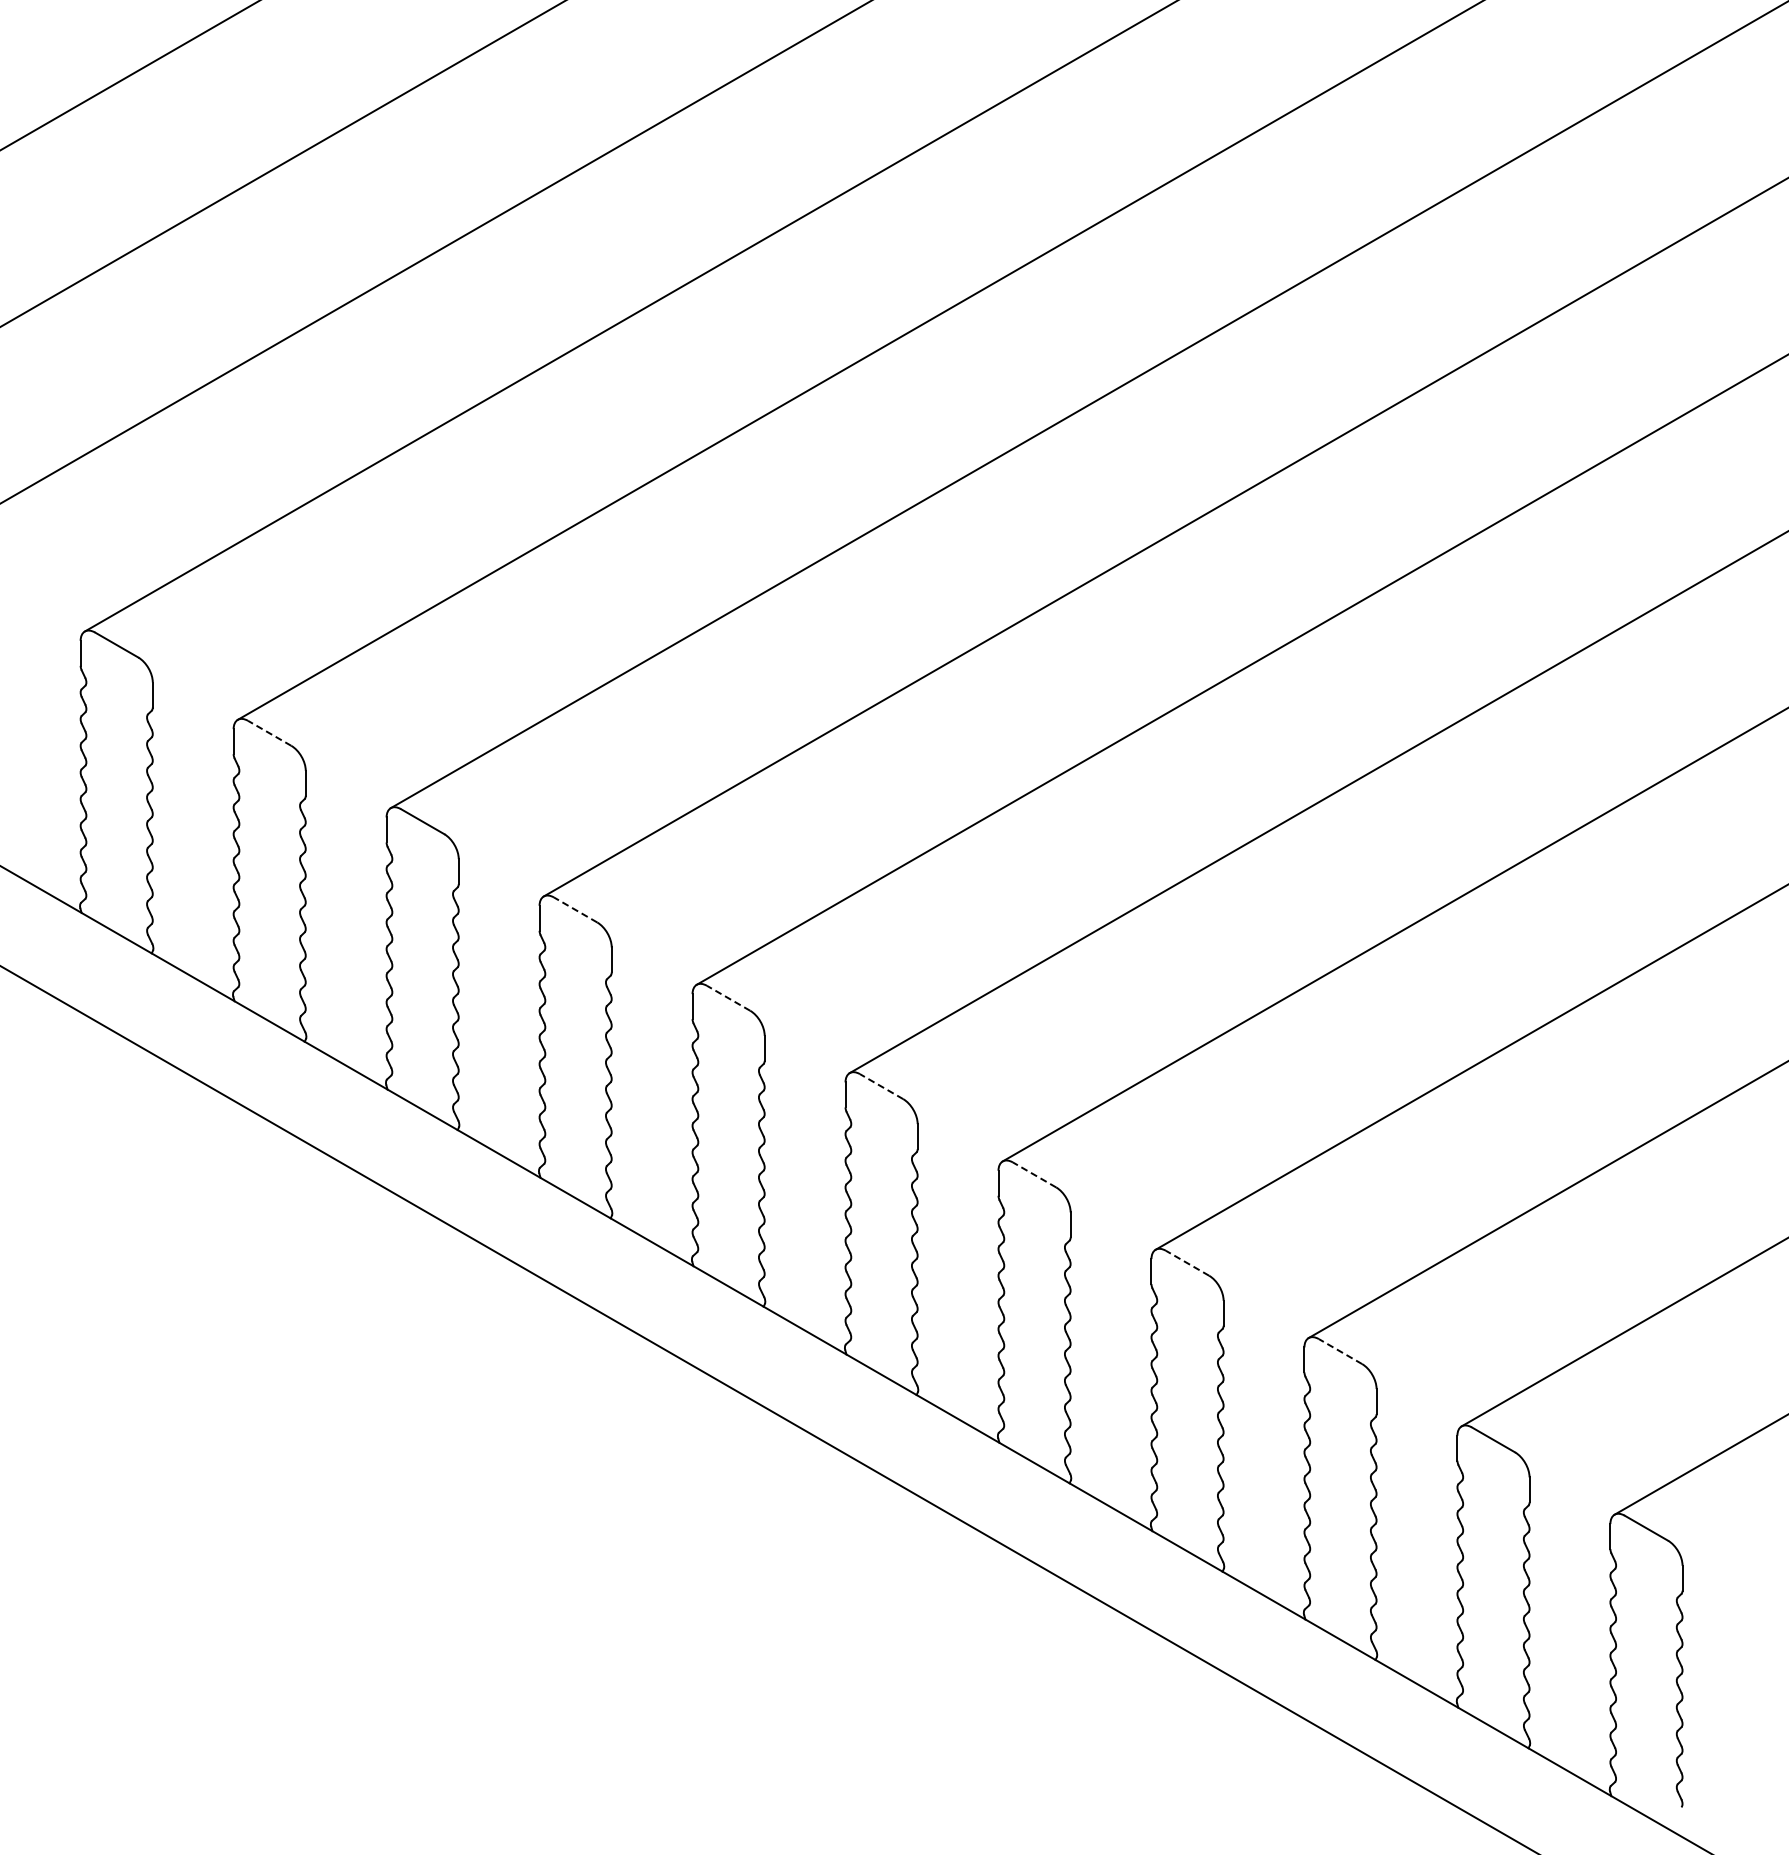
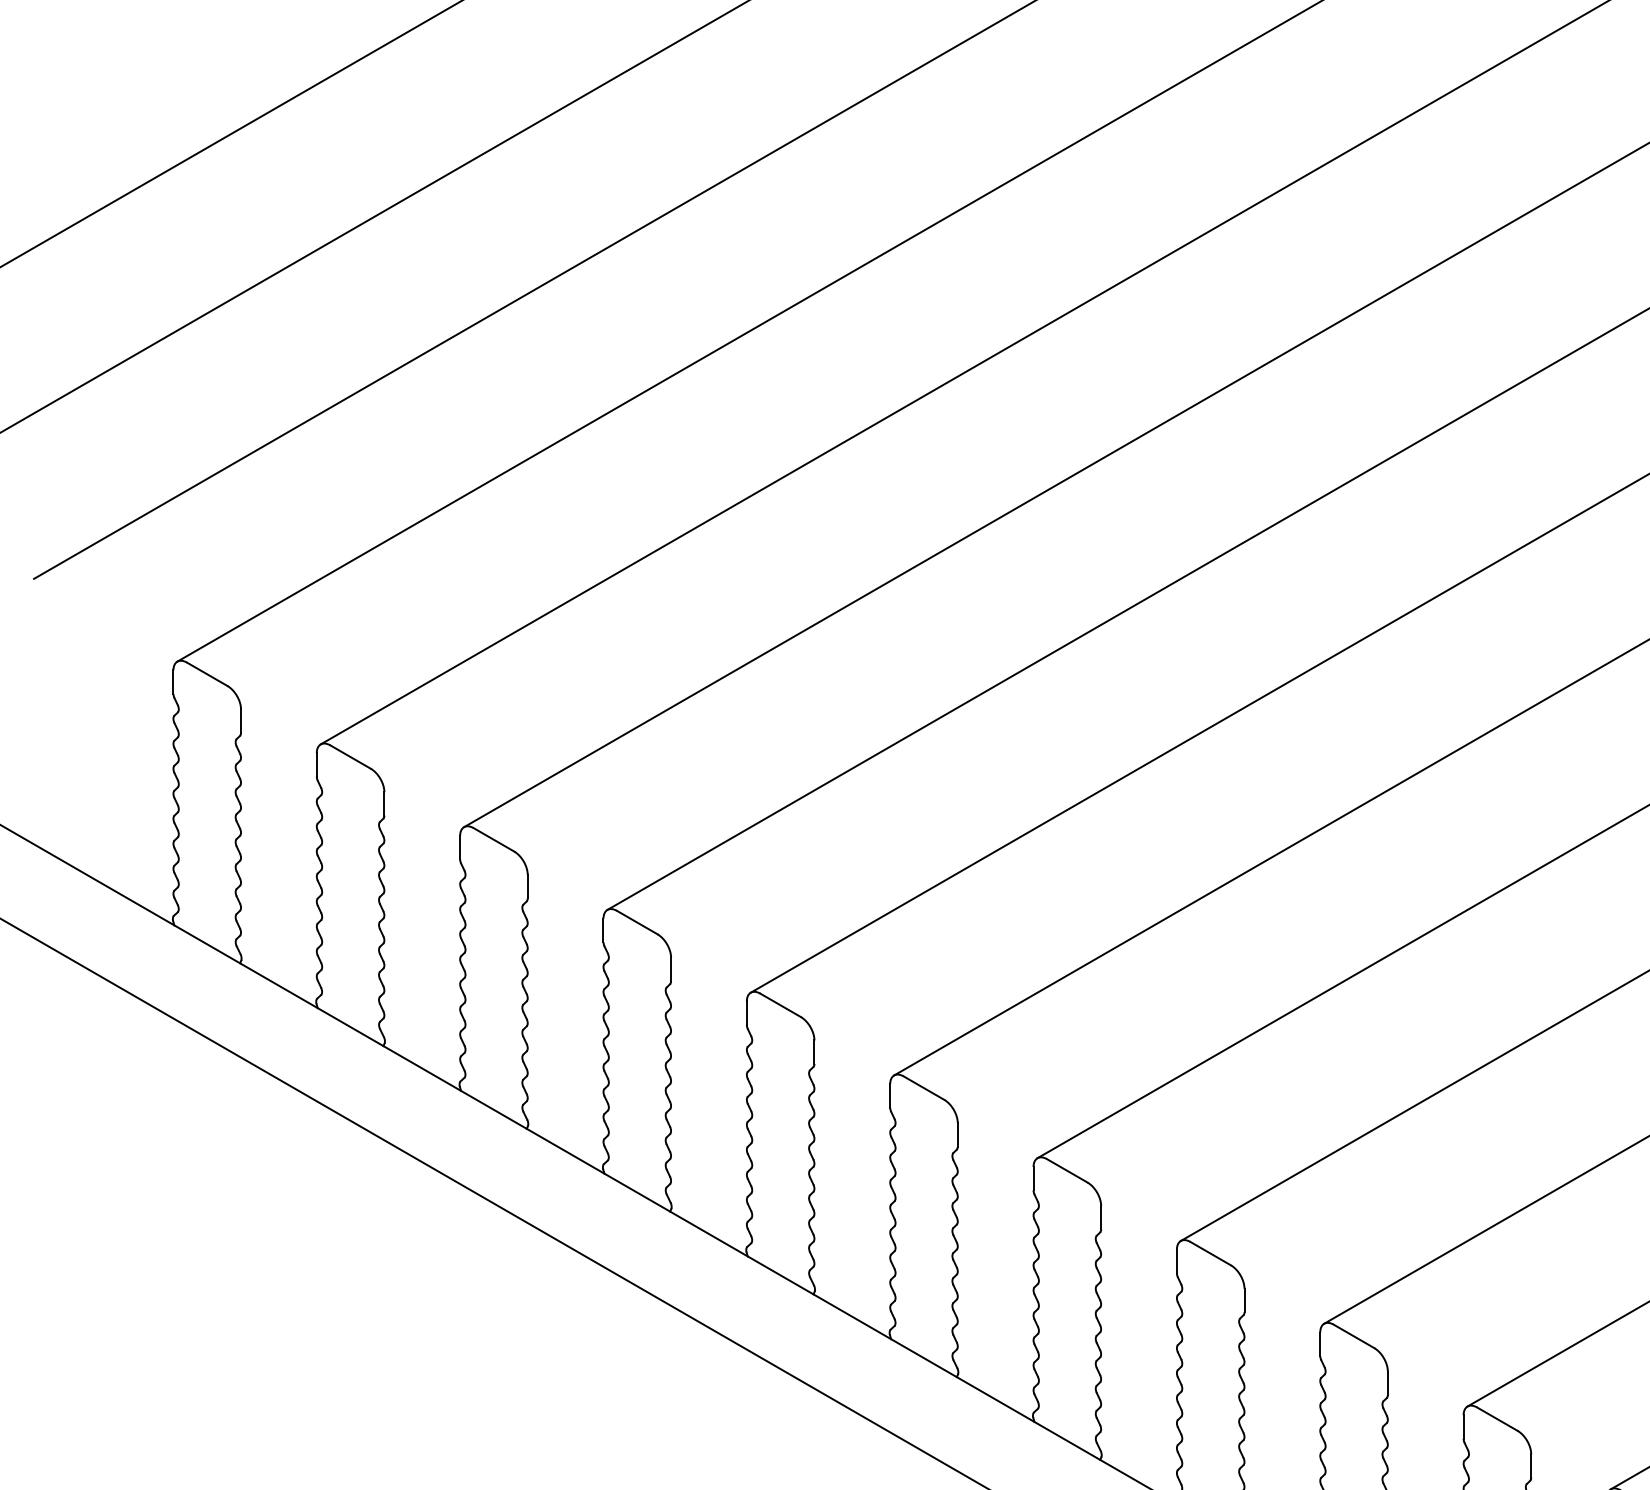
line: (269, 733) -> (350, 757), dashed -> solid
line: (575, 909) -> (637, 922), dashed -> solid
line: (728, 998) -> (780, 1005), dashed -> solid
line: (881, 1086) -> (923, 1088), dashed -> solid
line: (1034, 1174) -> (1067, 1170), dashed -> solid
line: (1187, 1263) -> (1210, 1253), dashed -> solid
line: (1340, 1351) -> (1354, 1336), dashed -> solid

